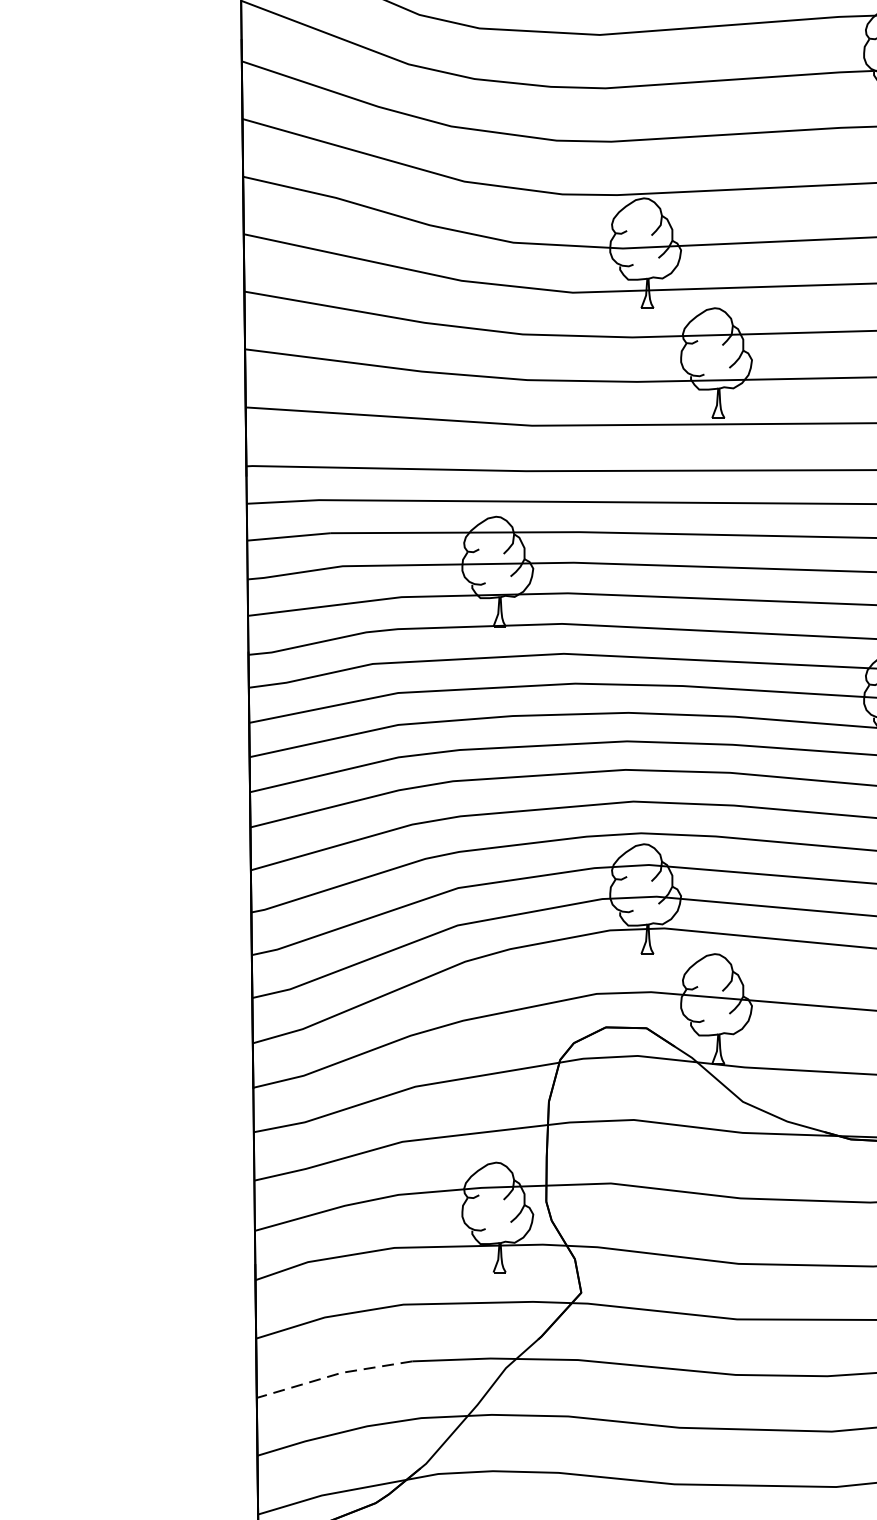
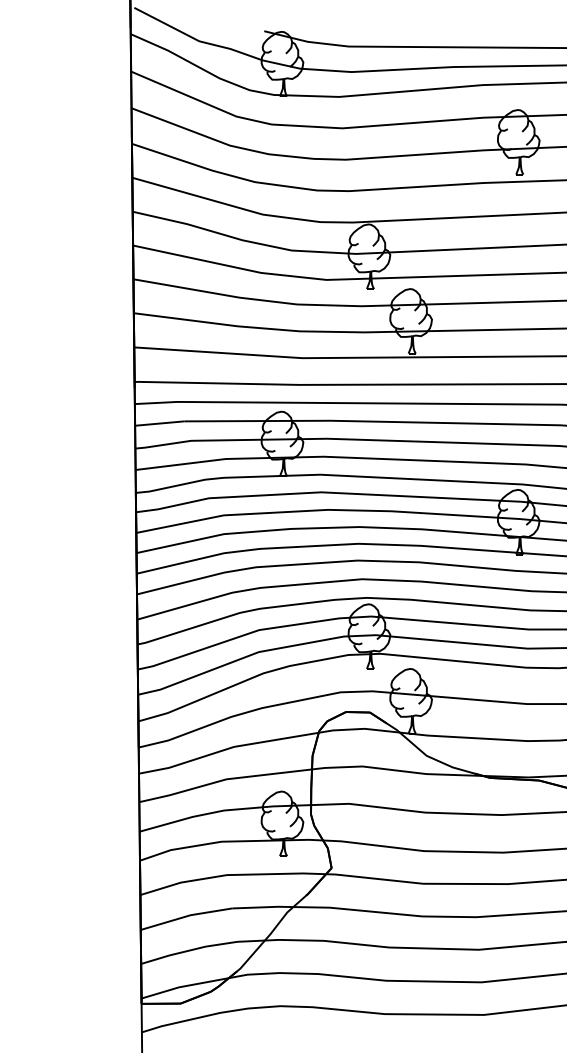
line: (332, 1375) -> (185, 916), dashed -> solid

